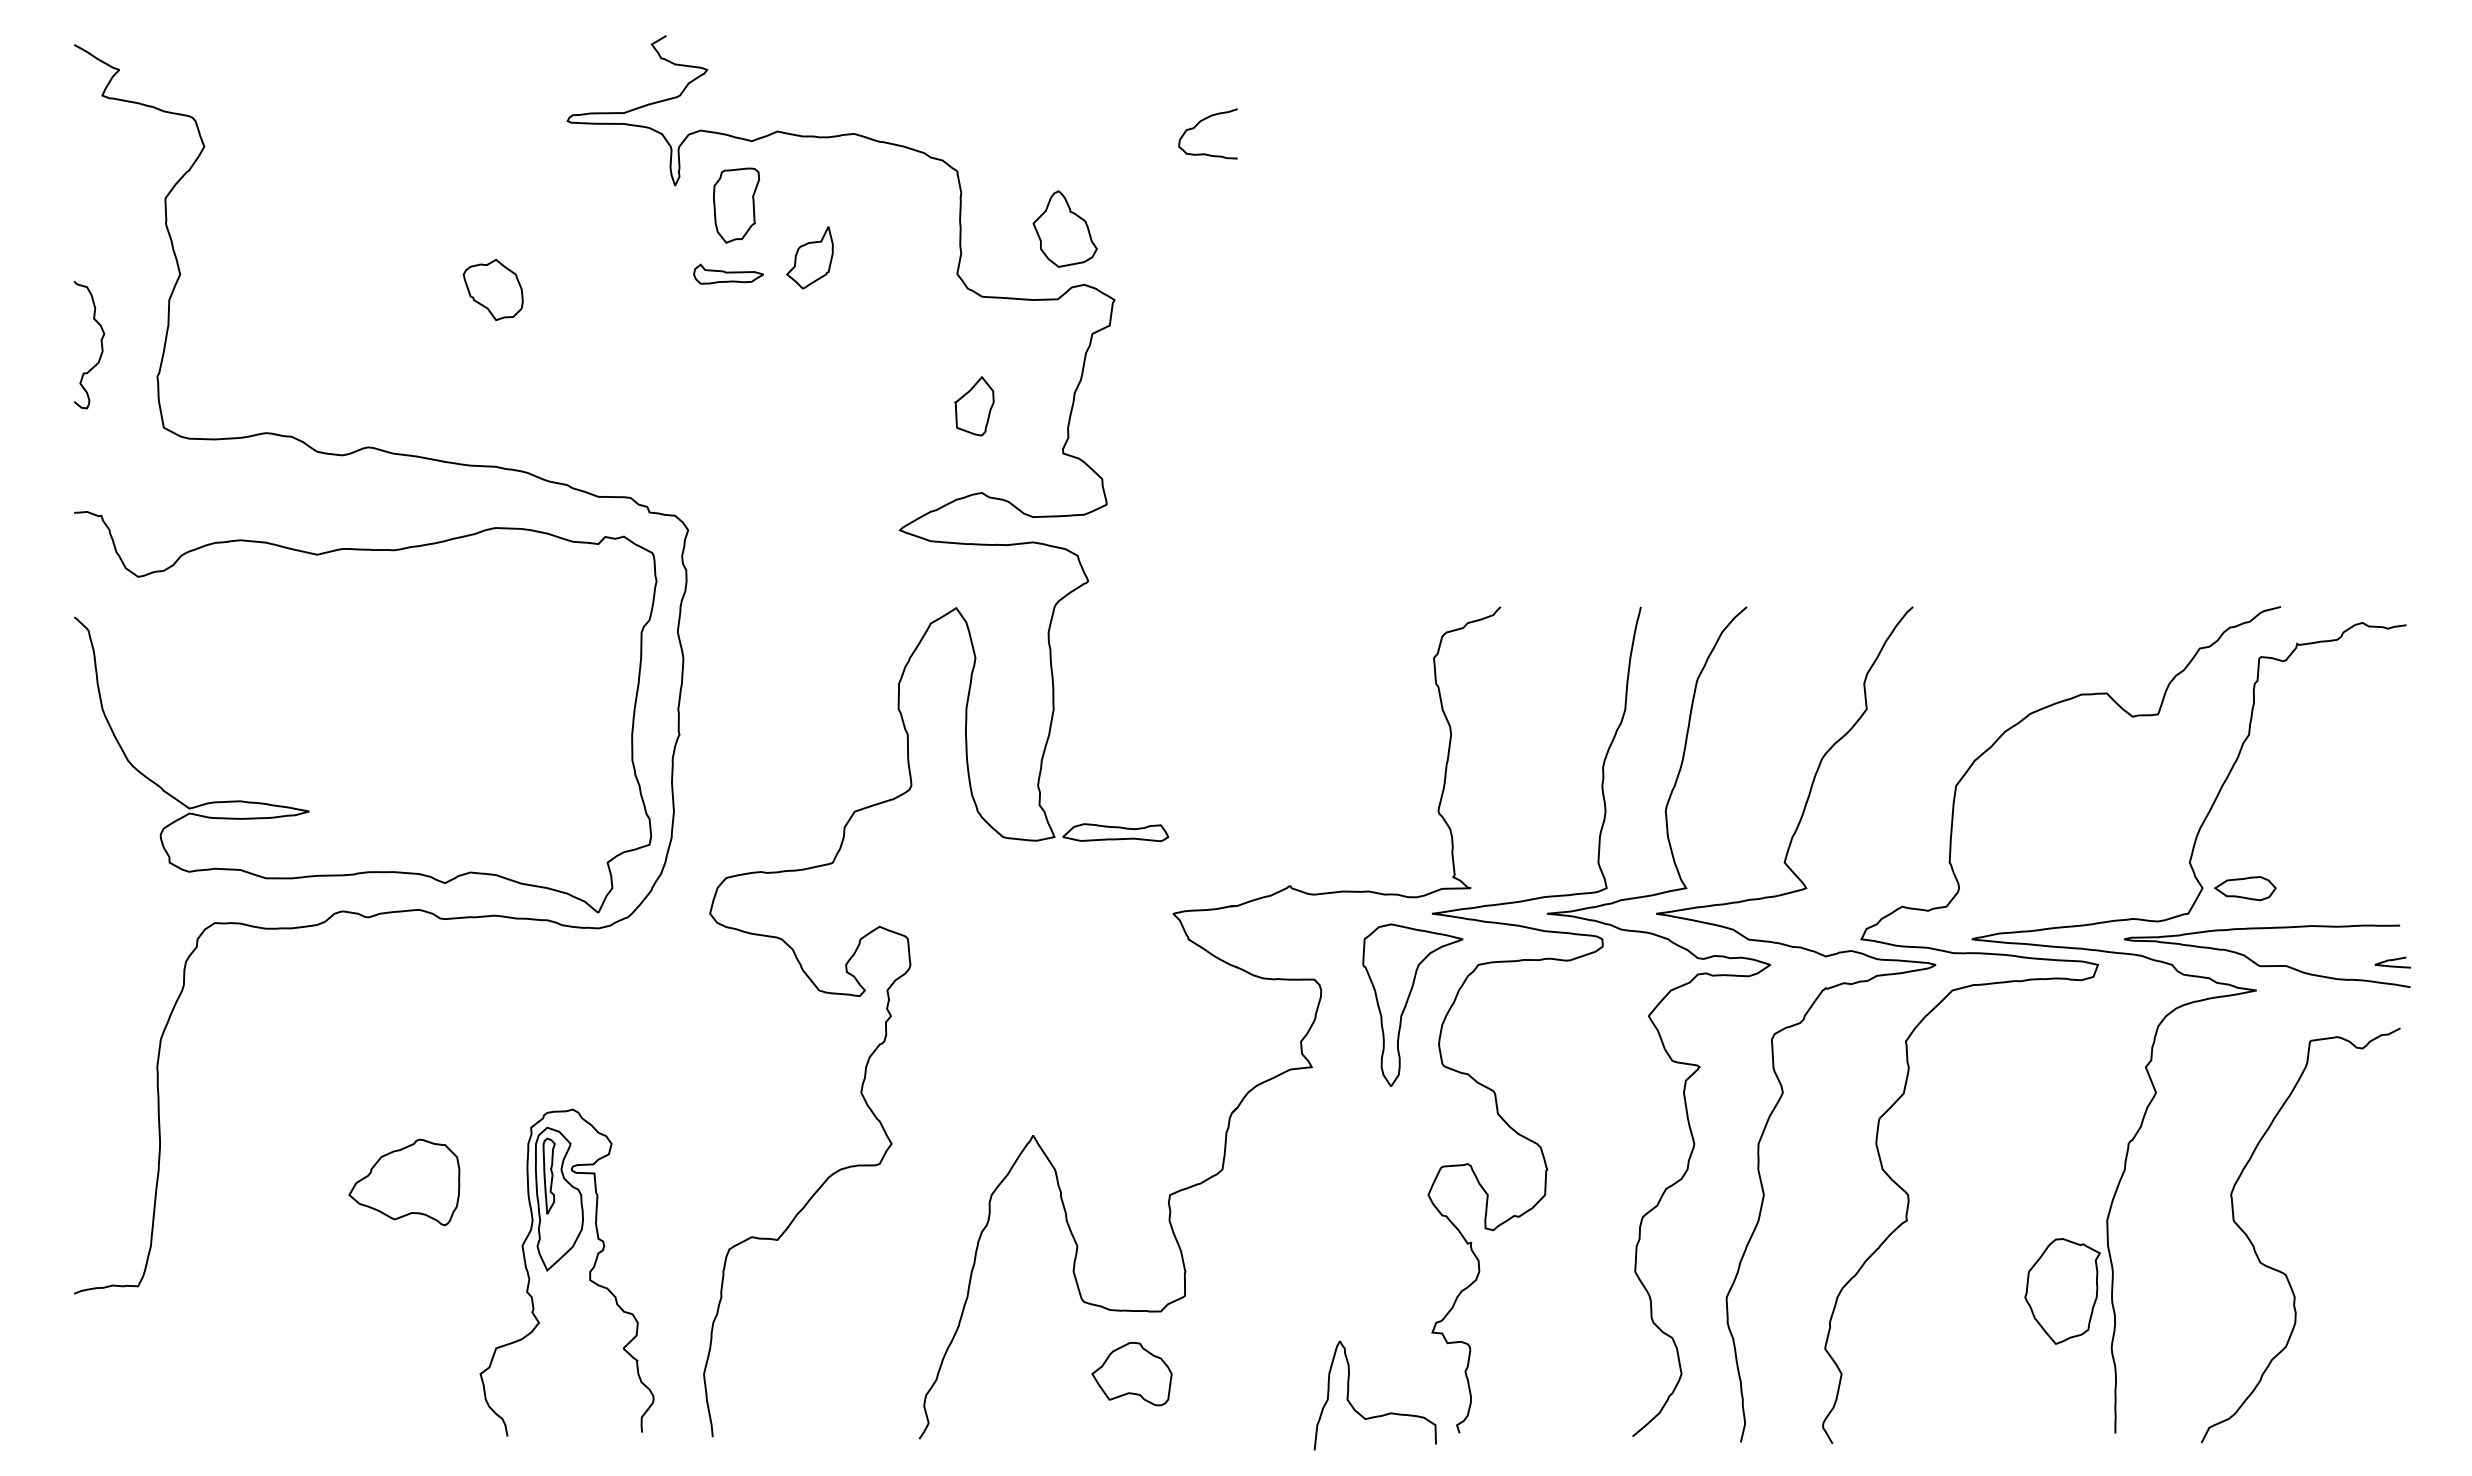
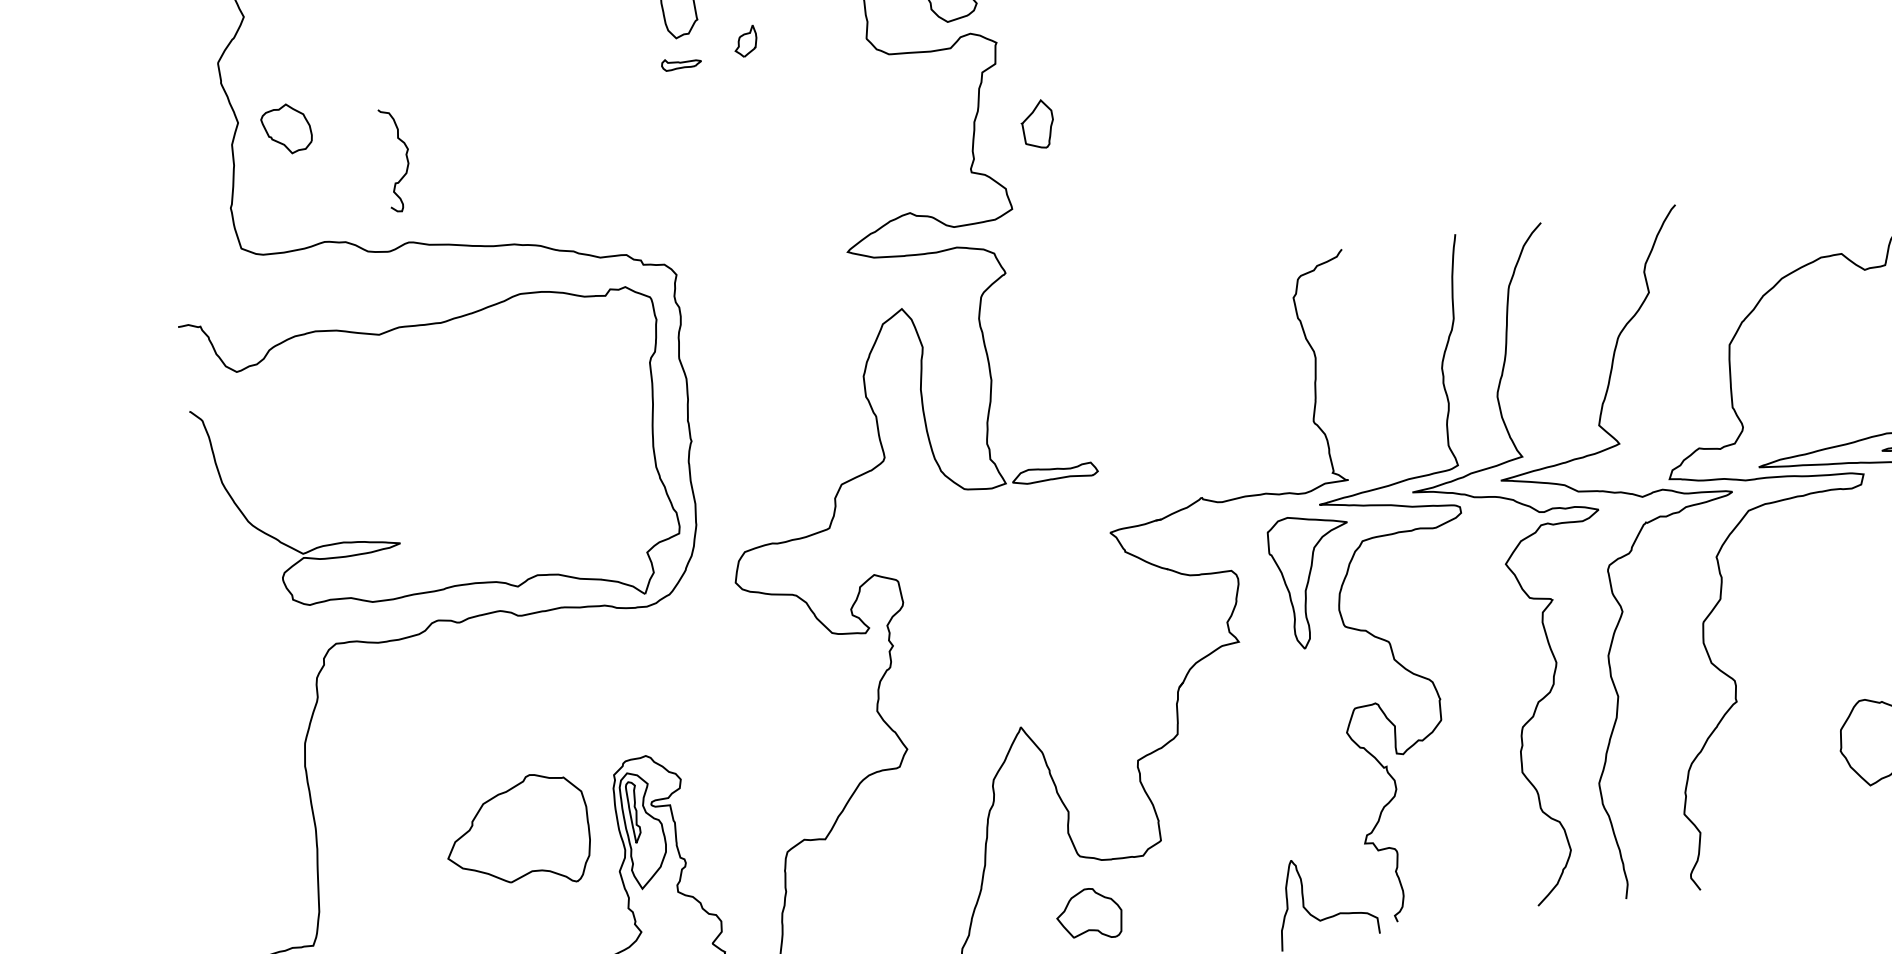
part: (809, 257) -> (745, 41), size x0.6
part: (728, 273) -> (681, 62), size x0.7
part: (492, 289) -> (286, 128), moved
curve: (100, 342) -> (405, 156), moved
part: (974, 406) -> (1037, 124), moved
part: (404, 1182) -> (517, 833), size x1.6
part: (1131, 1374) -> (1088, 914), moved

